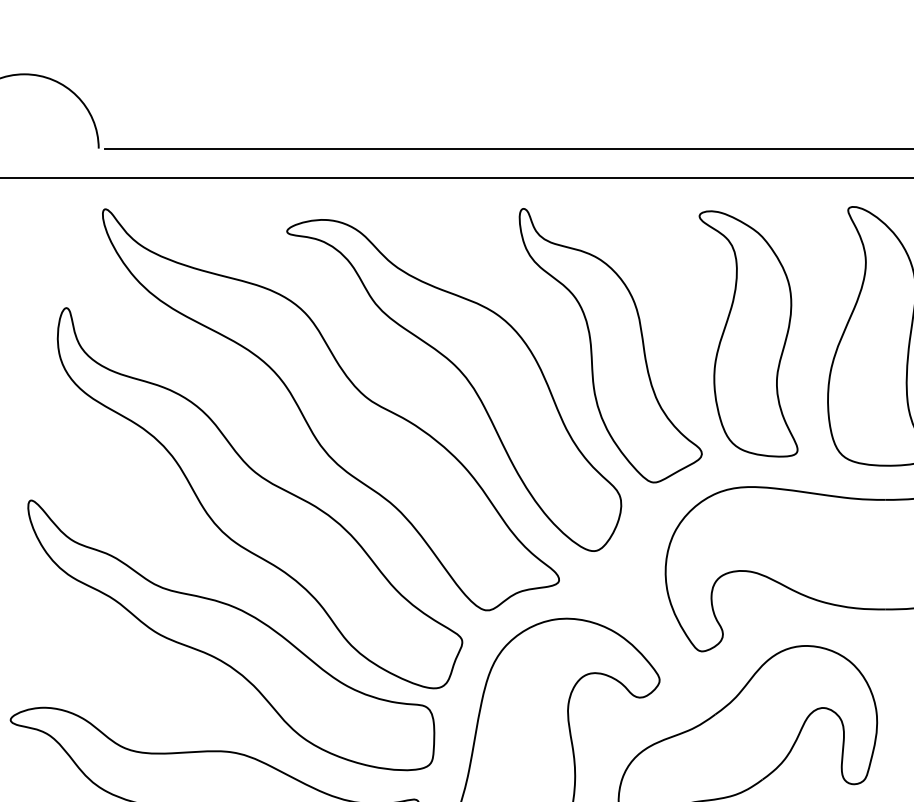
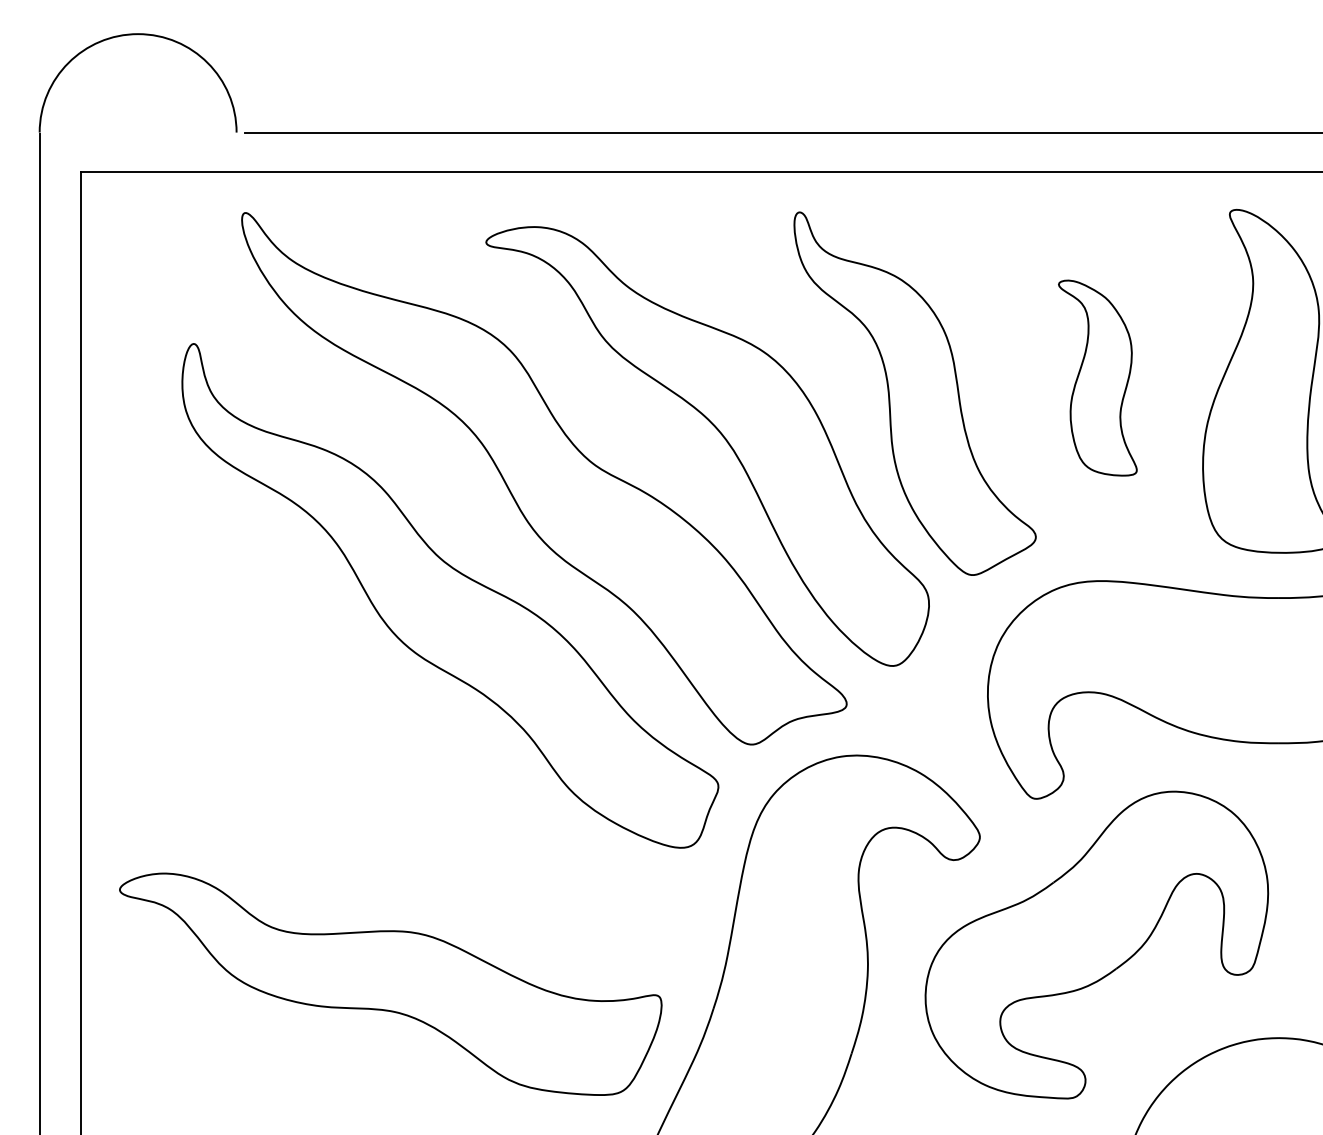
part: (748, 333) -> (1097, 377), size x0.6
part: (231, 635) -> (412, 777), removed

